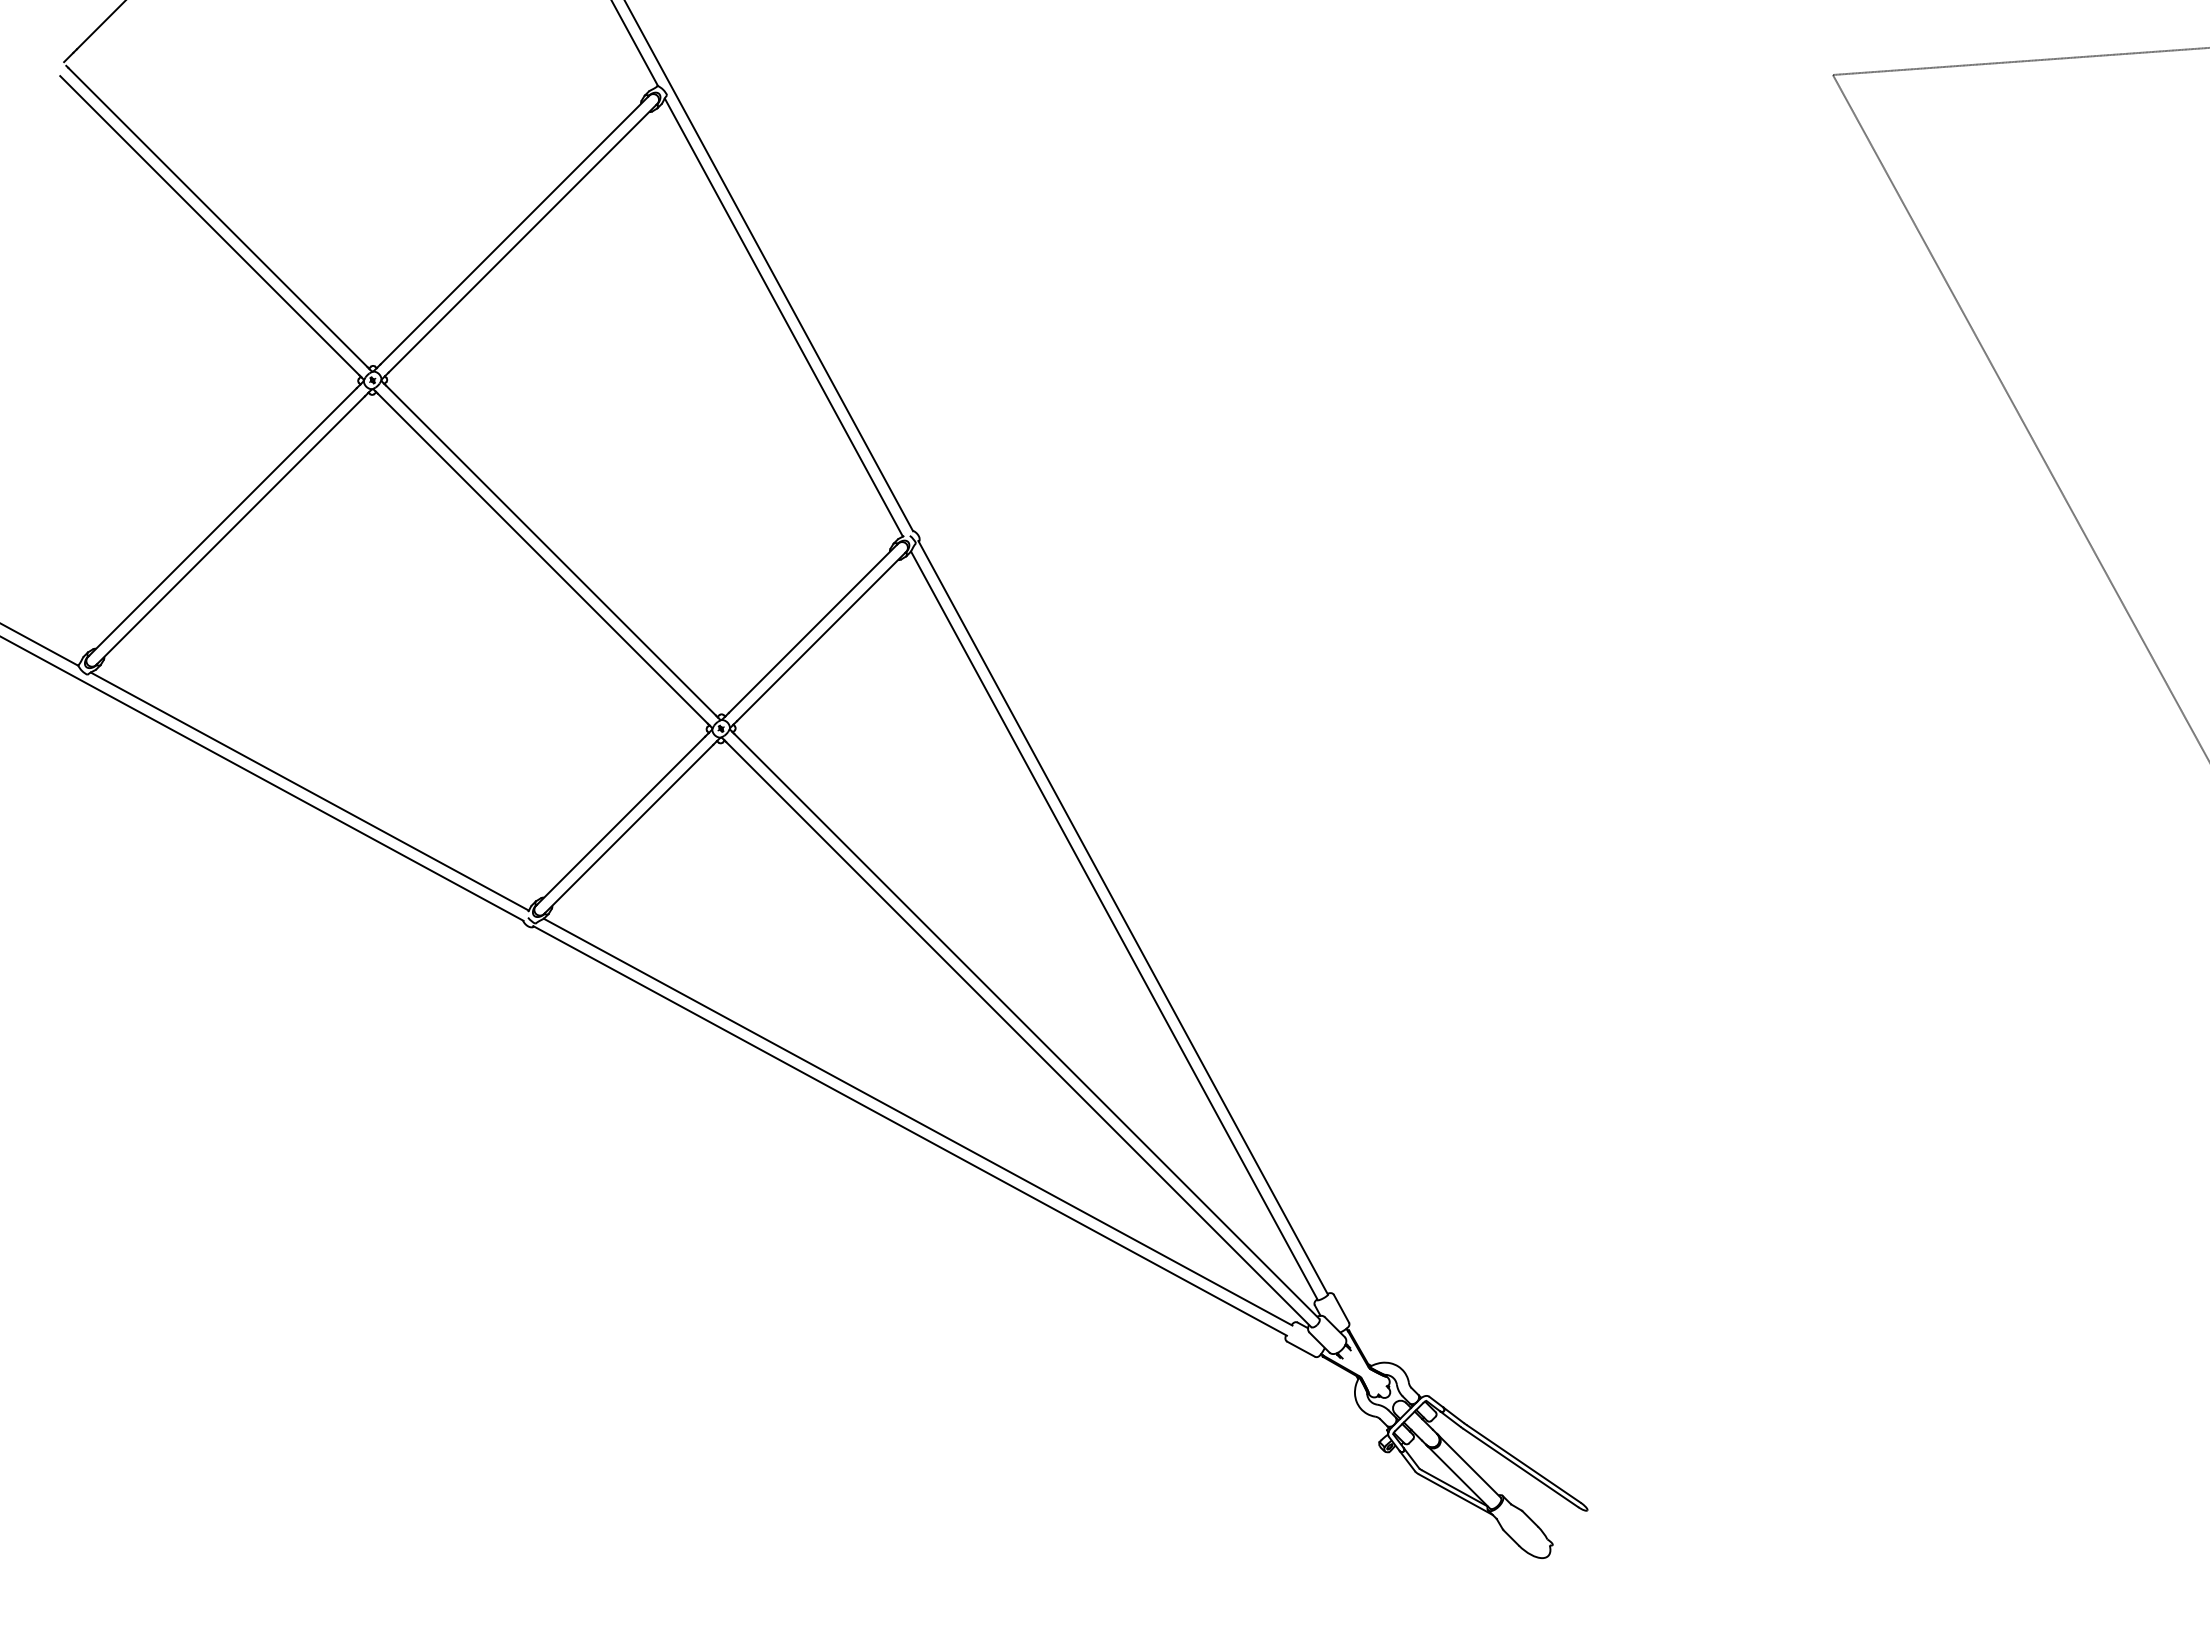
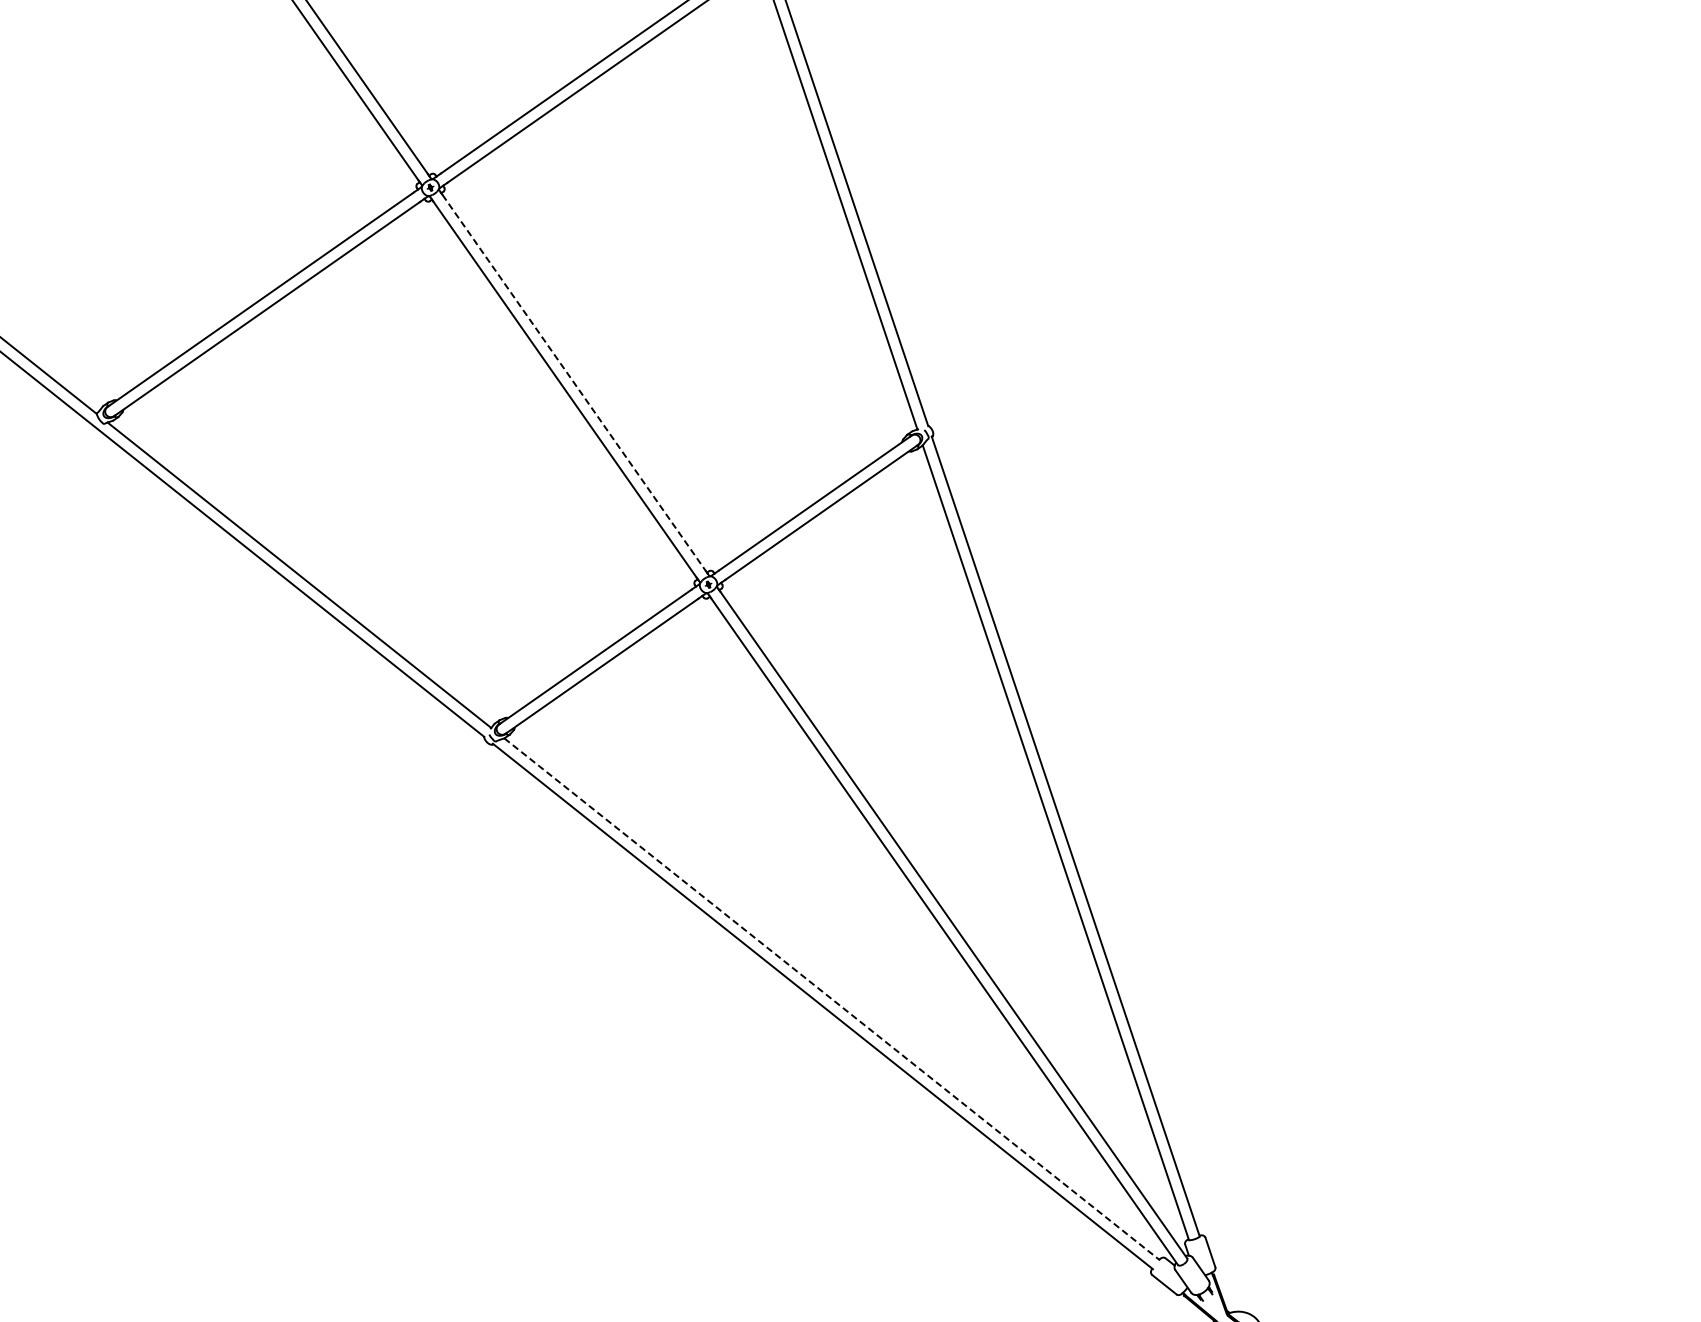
line: (551, 550) -> (574, 383), solid -> dashed
line: (918, 1122) -> (832, 999), solid -> dashed

